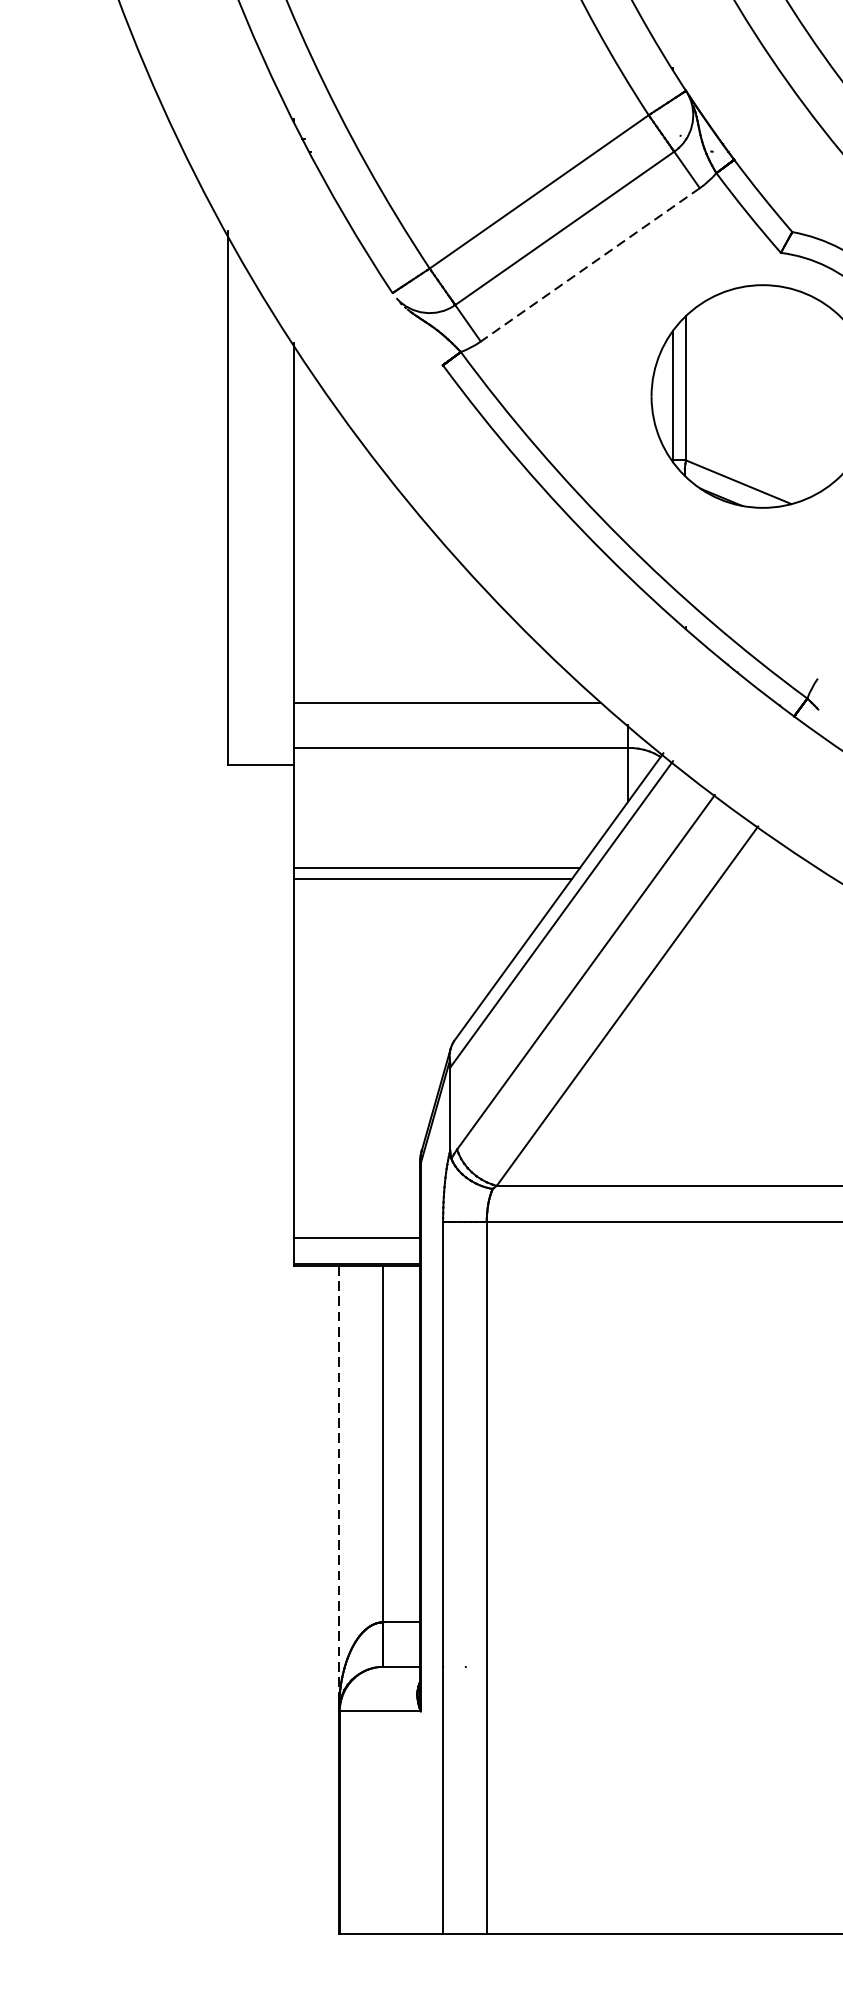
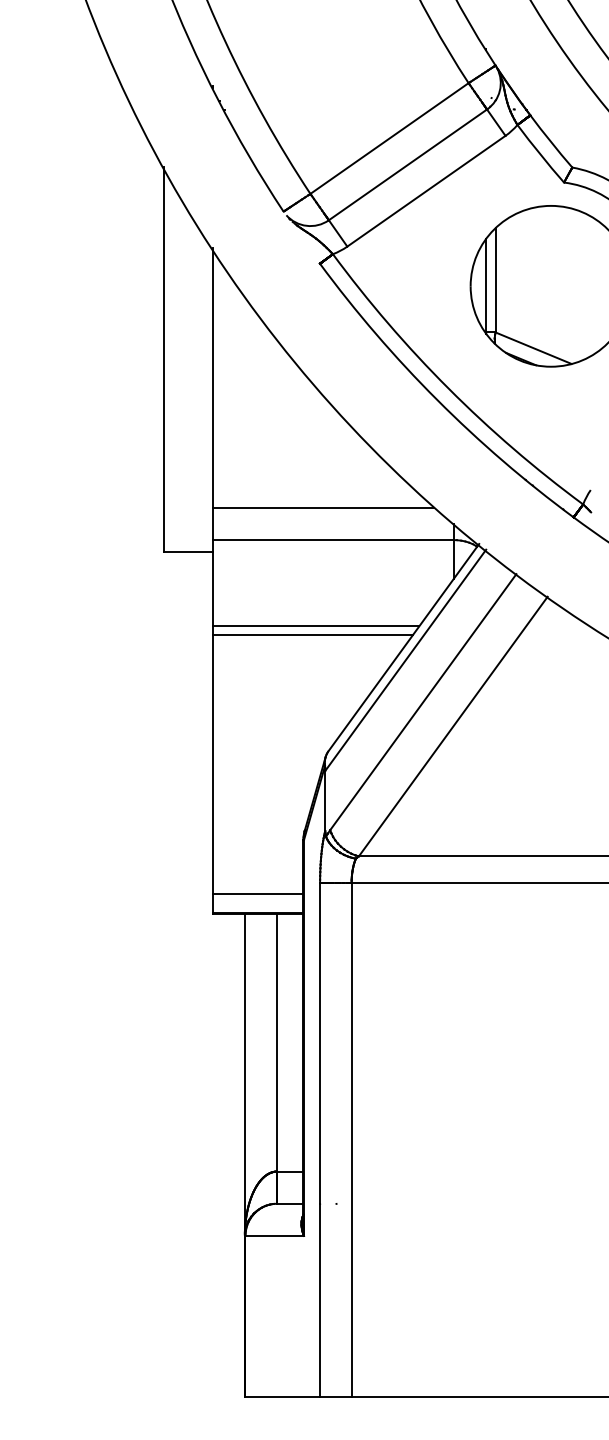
line: (590, 265) -> (426, 191), dashed -> solid
line: (338, 1489) -> (244, 1075), dashed -> solid

